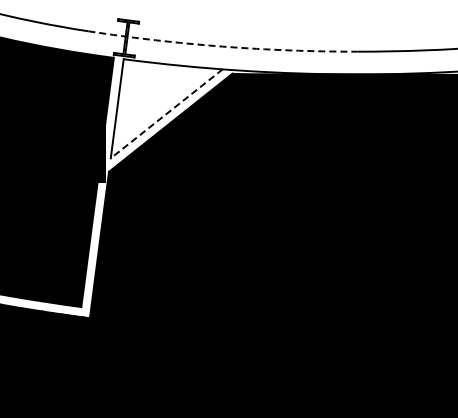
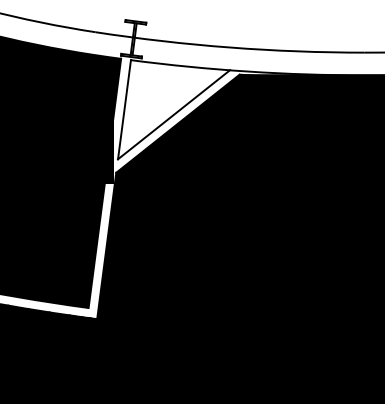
arc: (222, 46) -> (229, 47), dashed -> solid
line: (166, 113) -> (173, 114), dashed -> solid

